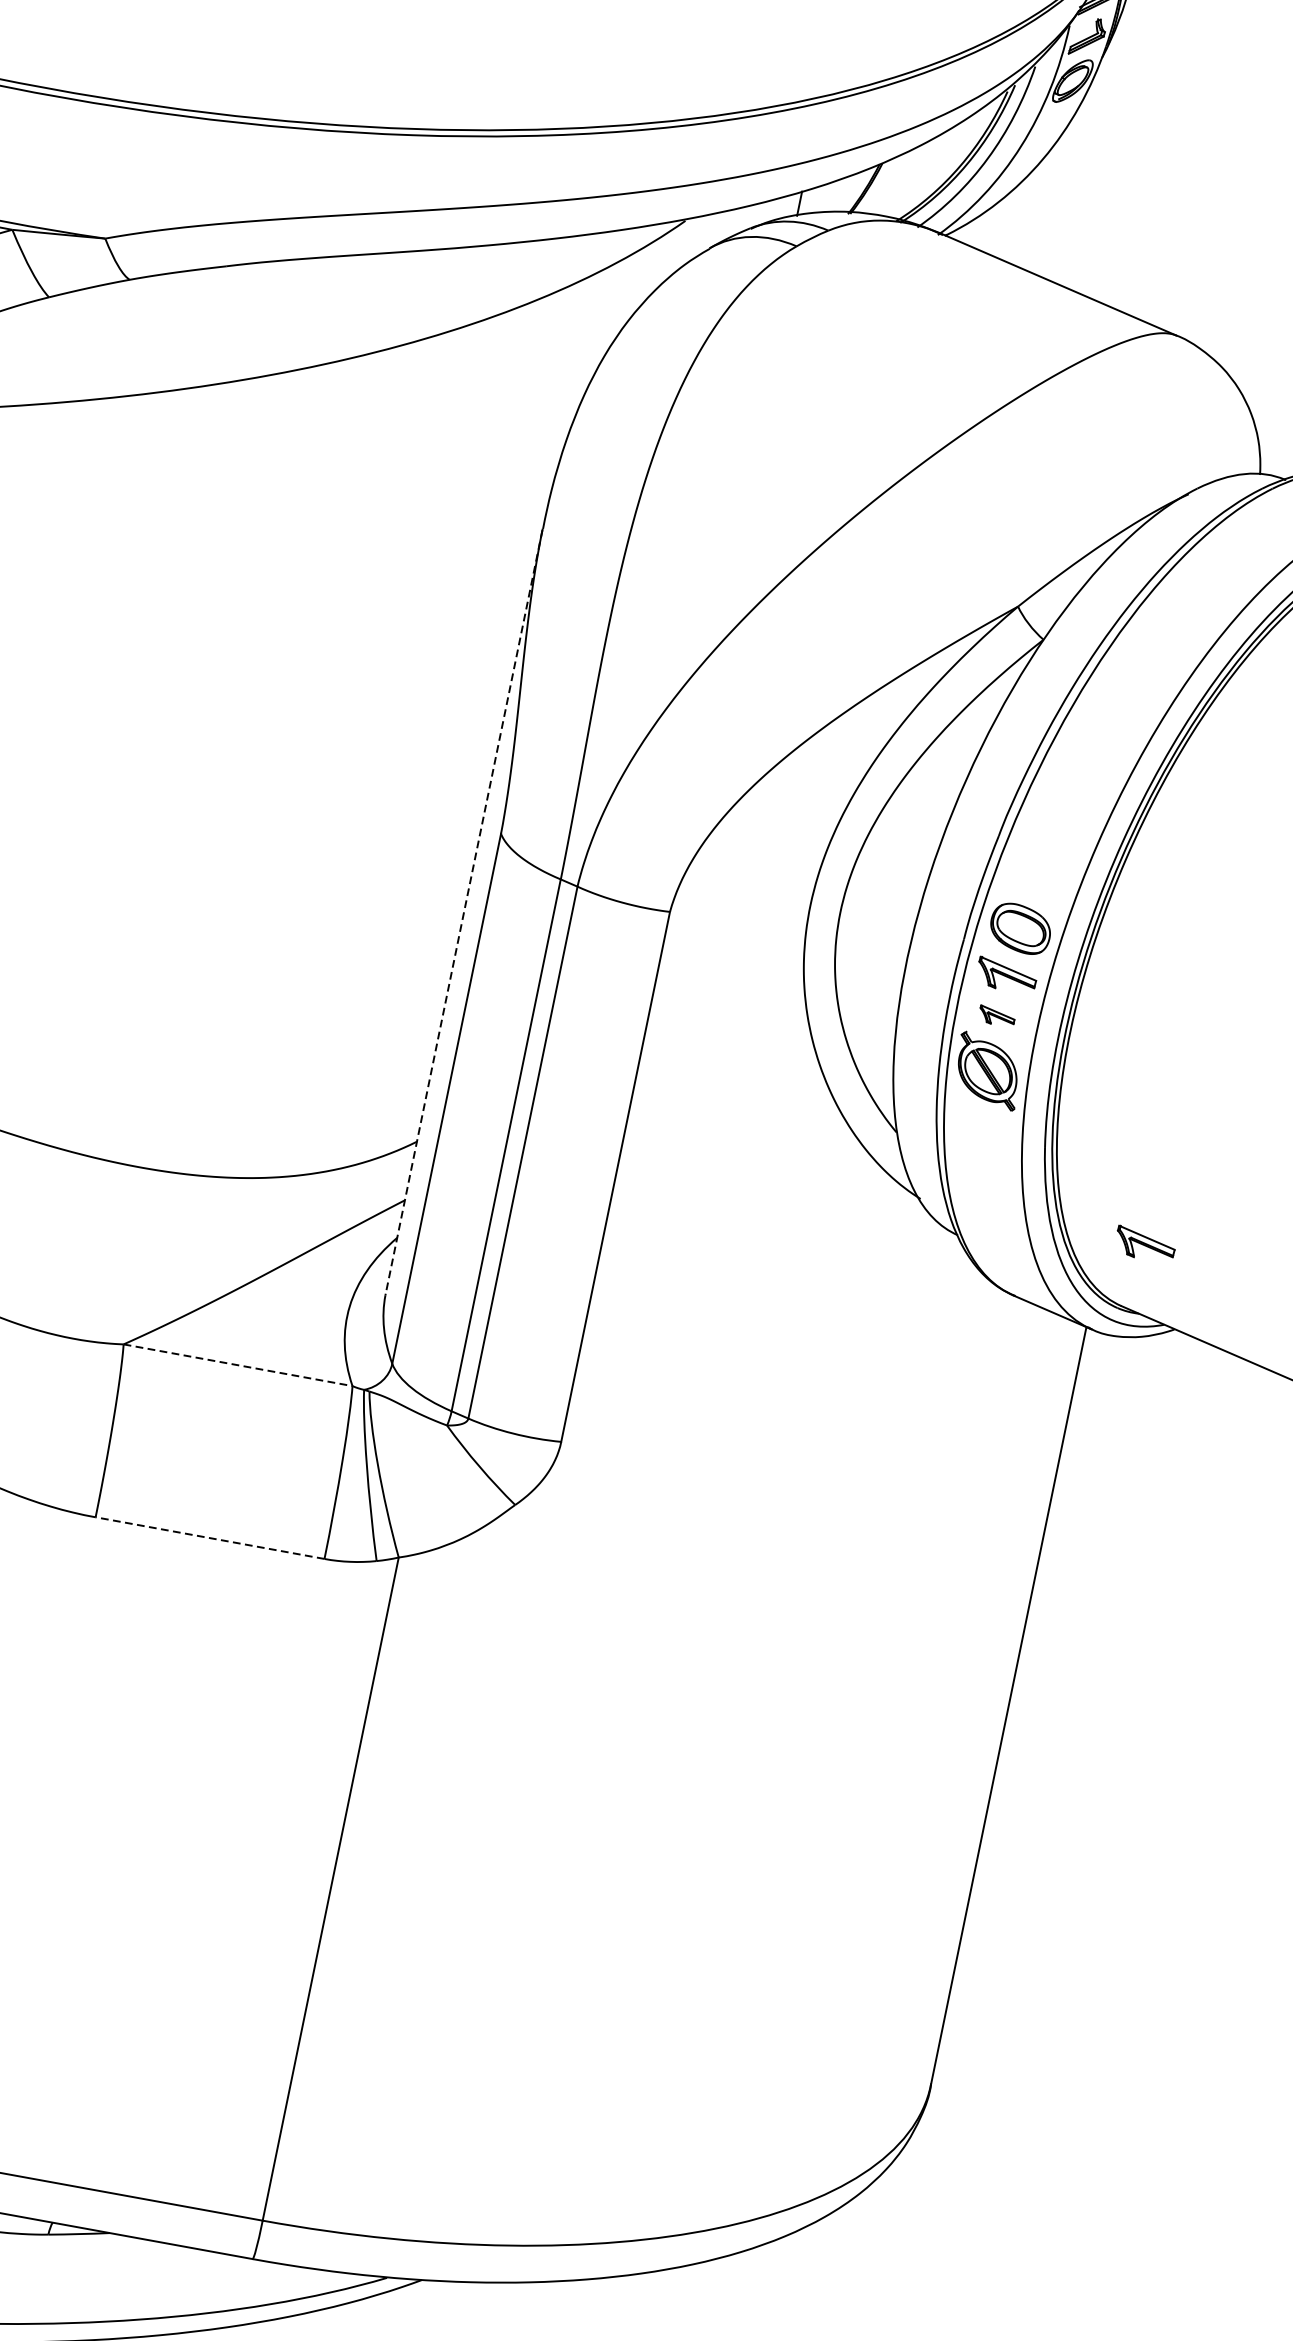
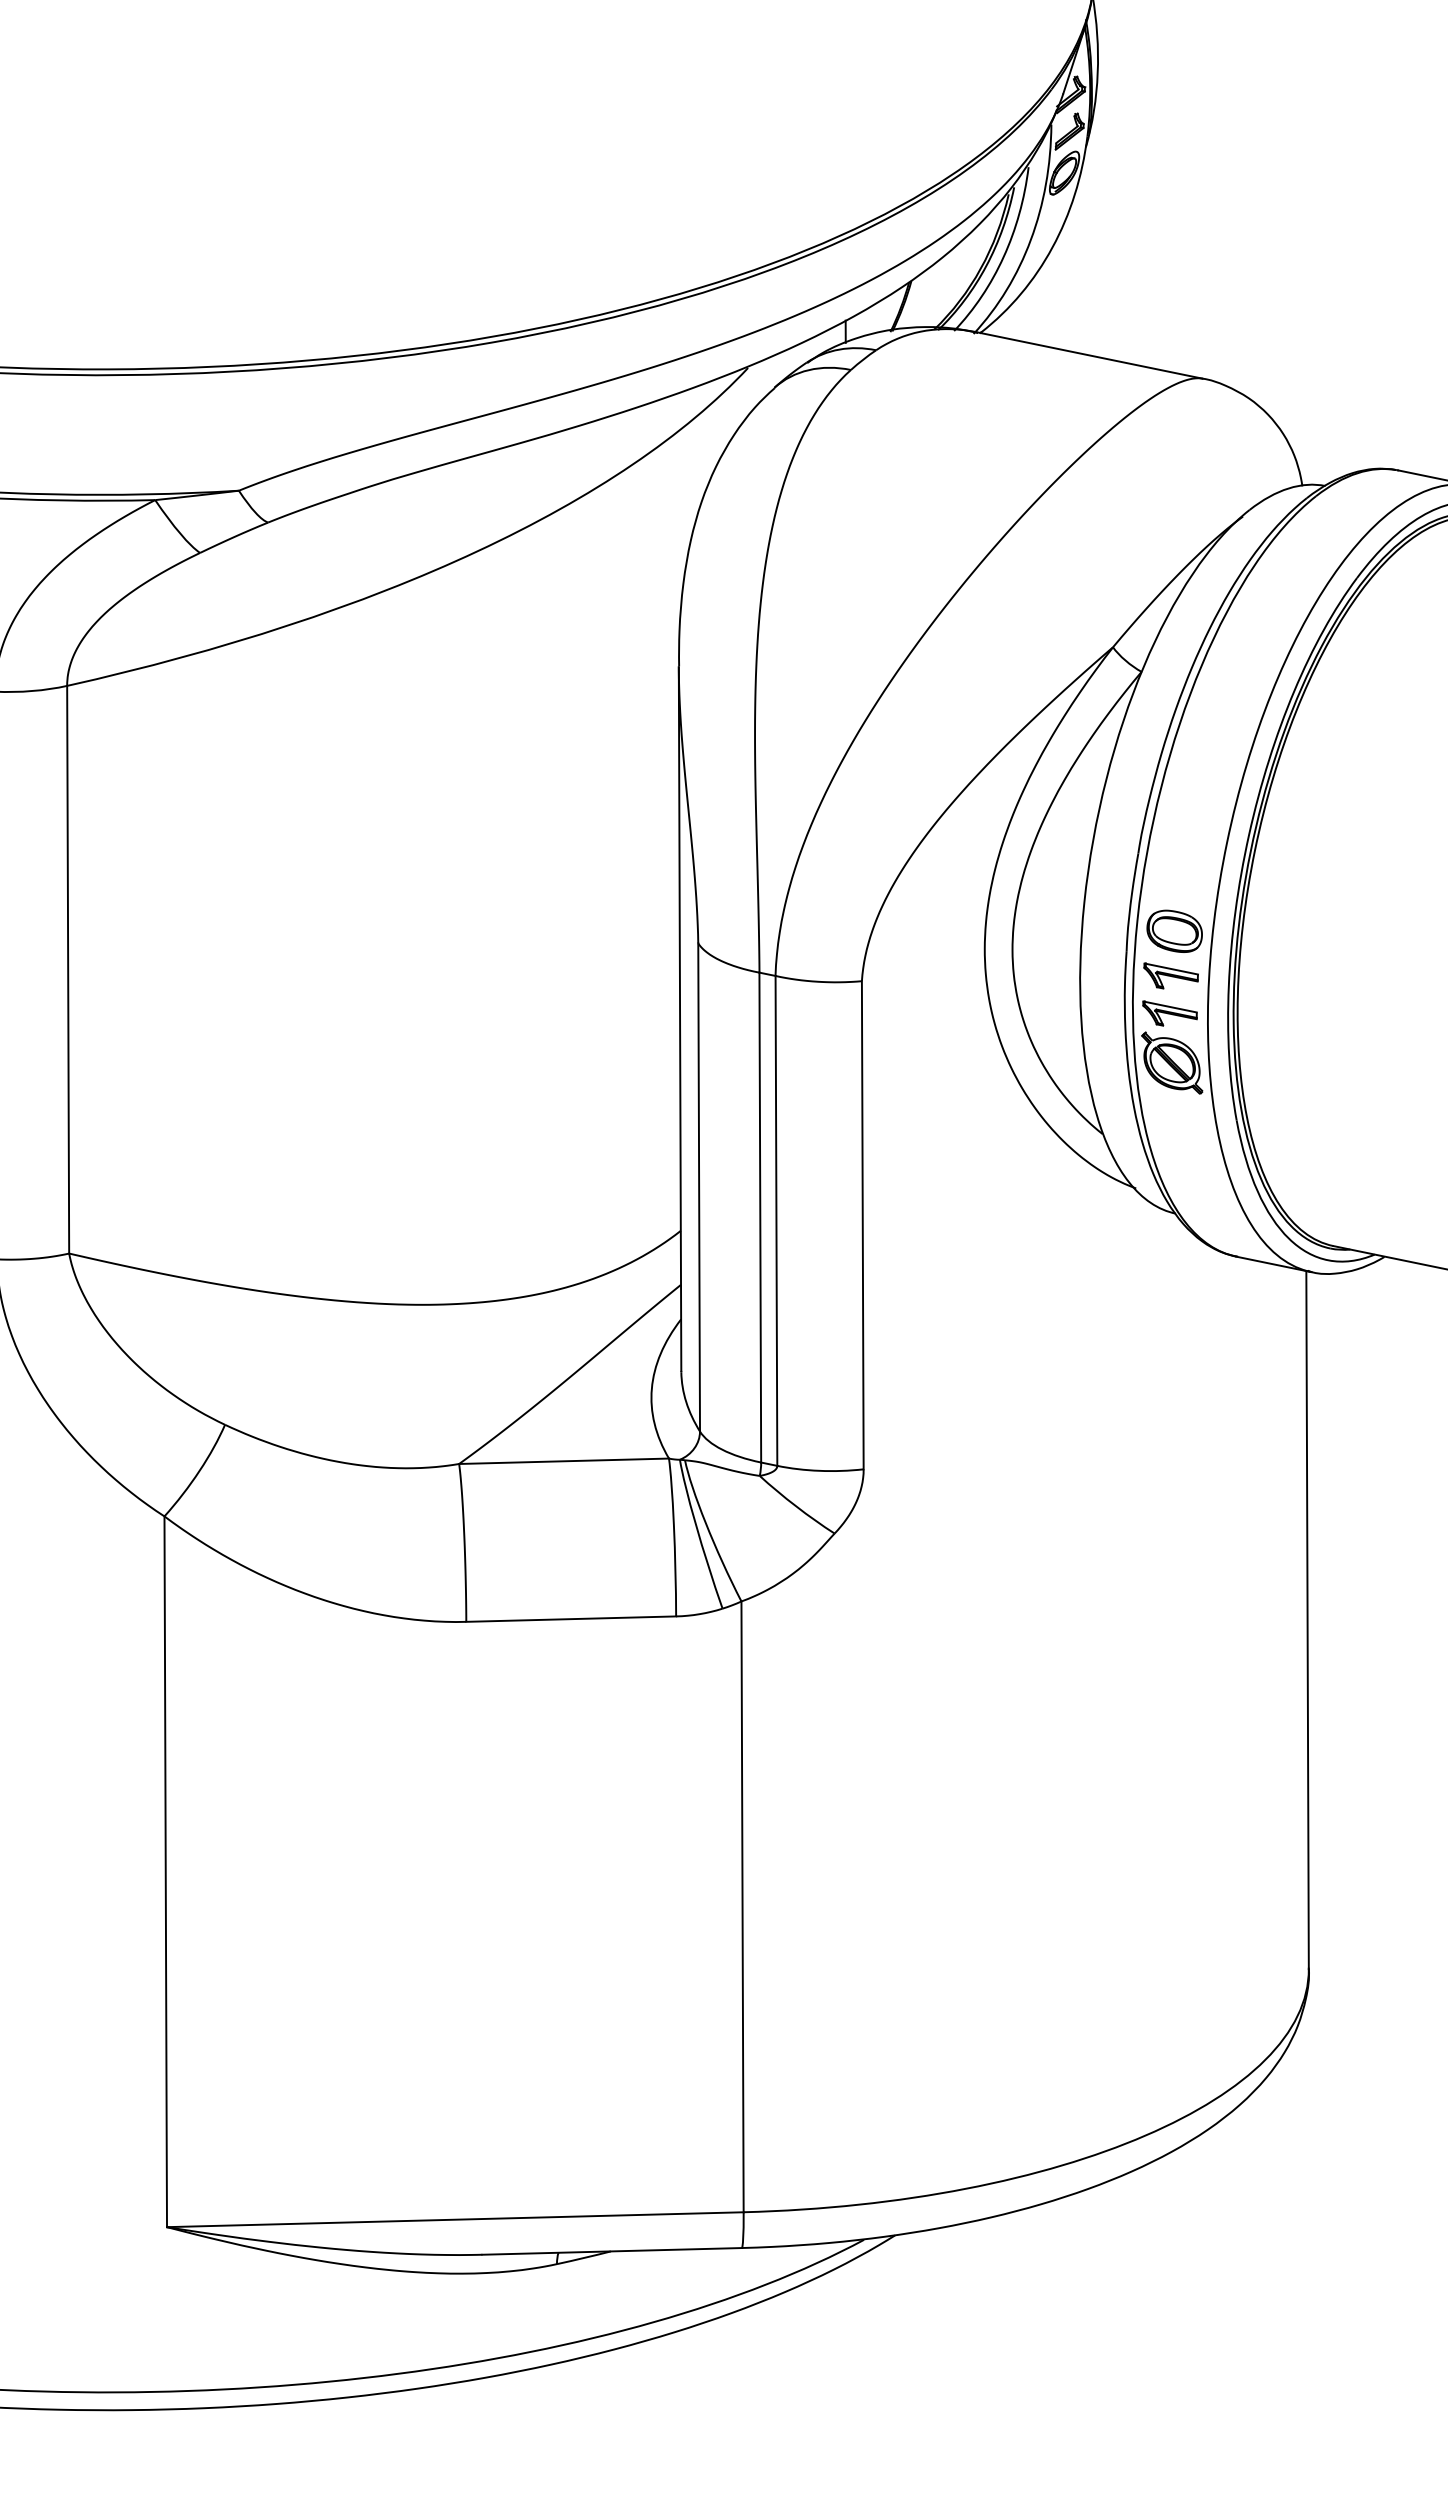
line: (464, 912) -> (680, 1019), dashed -> solid
part: (996, 1016) -> (1169, 1013), size x1.67
part: (1144, 1244) -> (1342, 1187), removed
line: (238, 1365) -> (564, 1461), dashed -> solid
line: (210, 1538) -> (571, 1619), dashed -> solid

